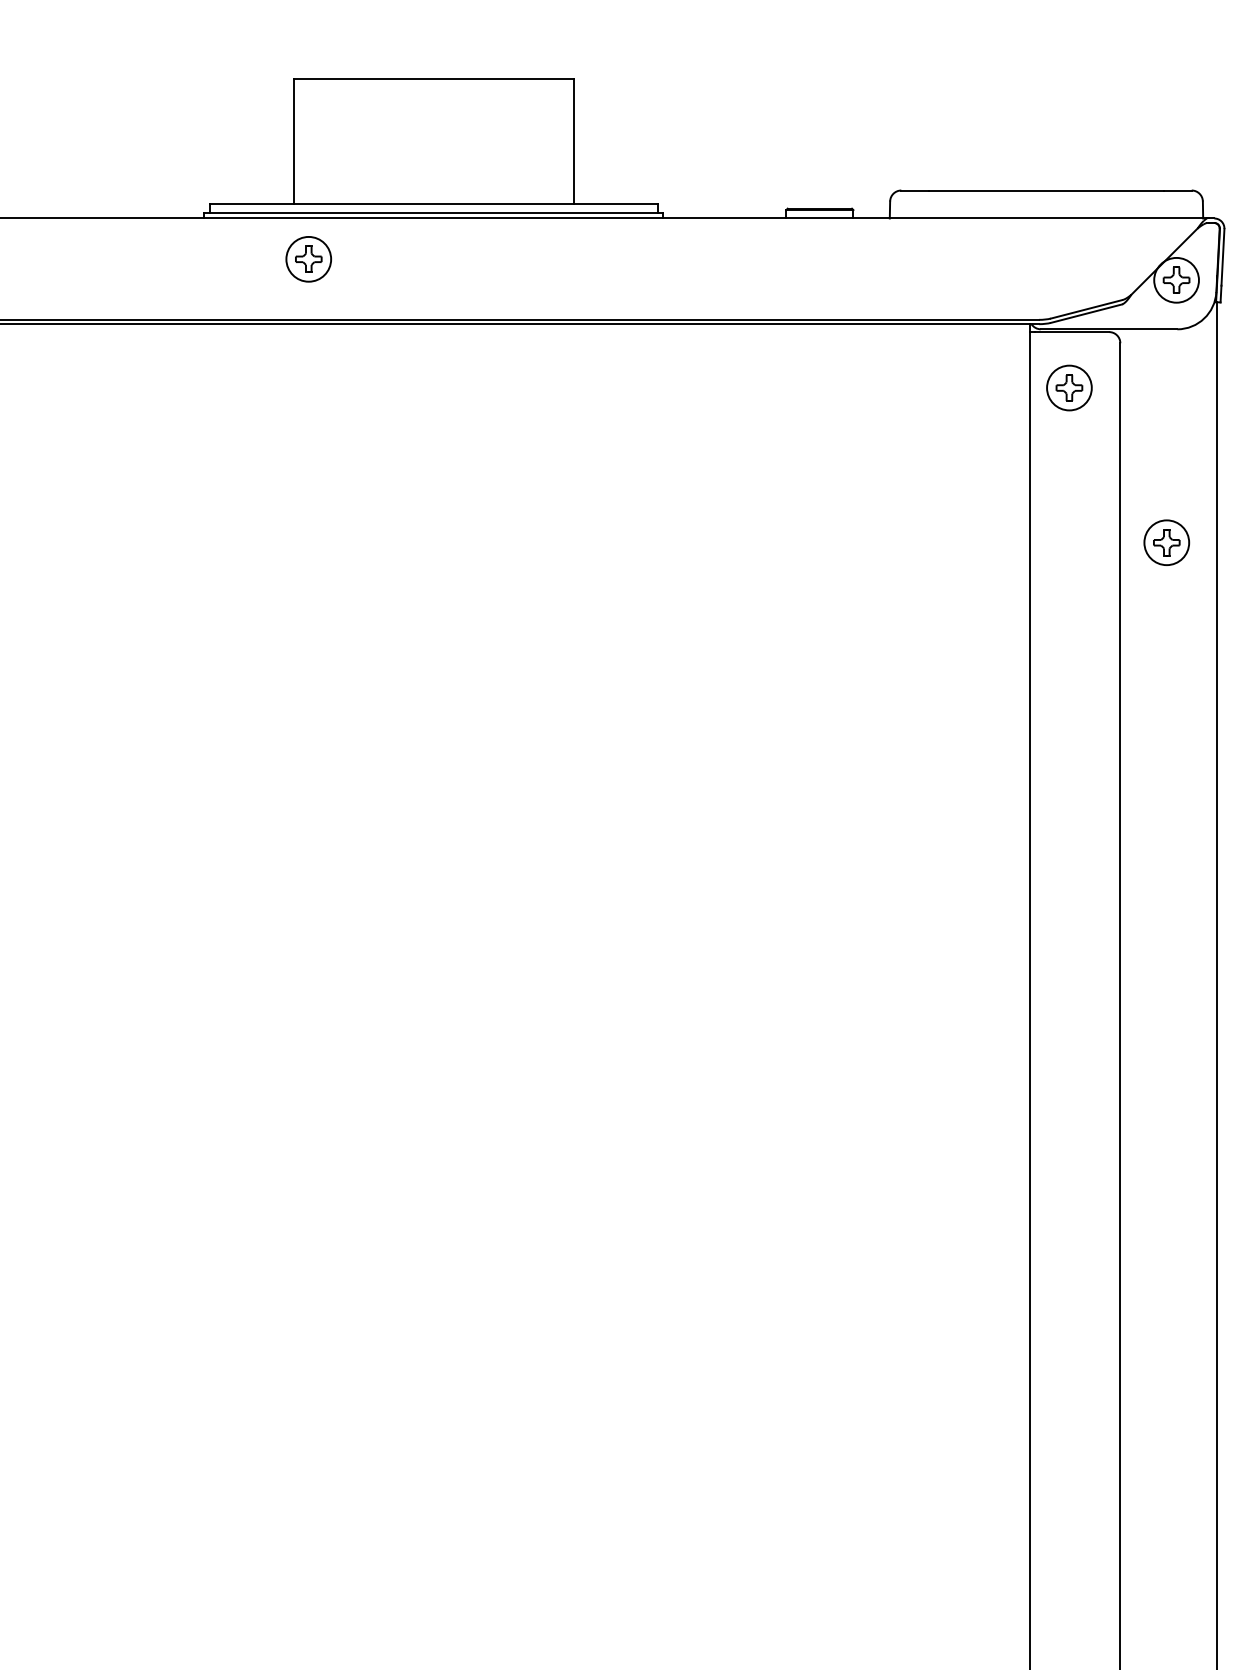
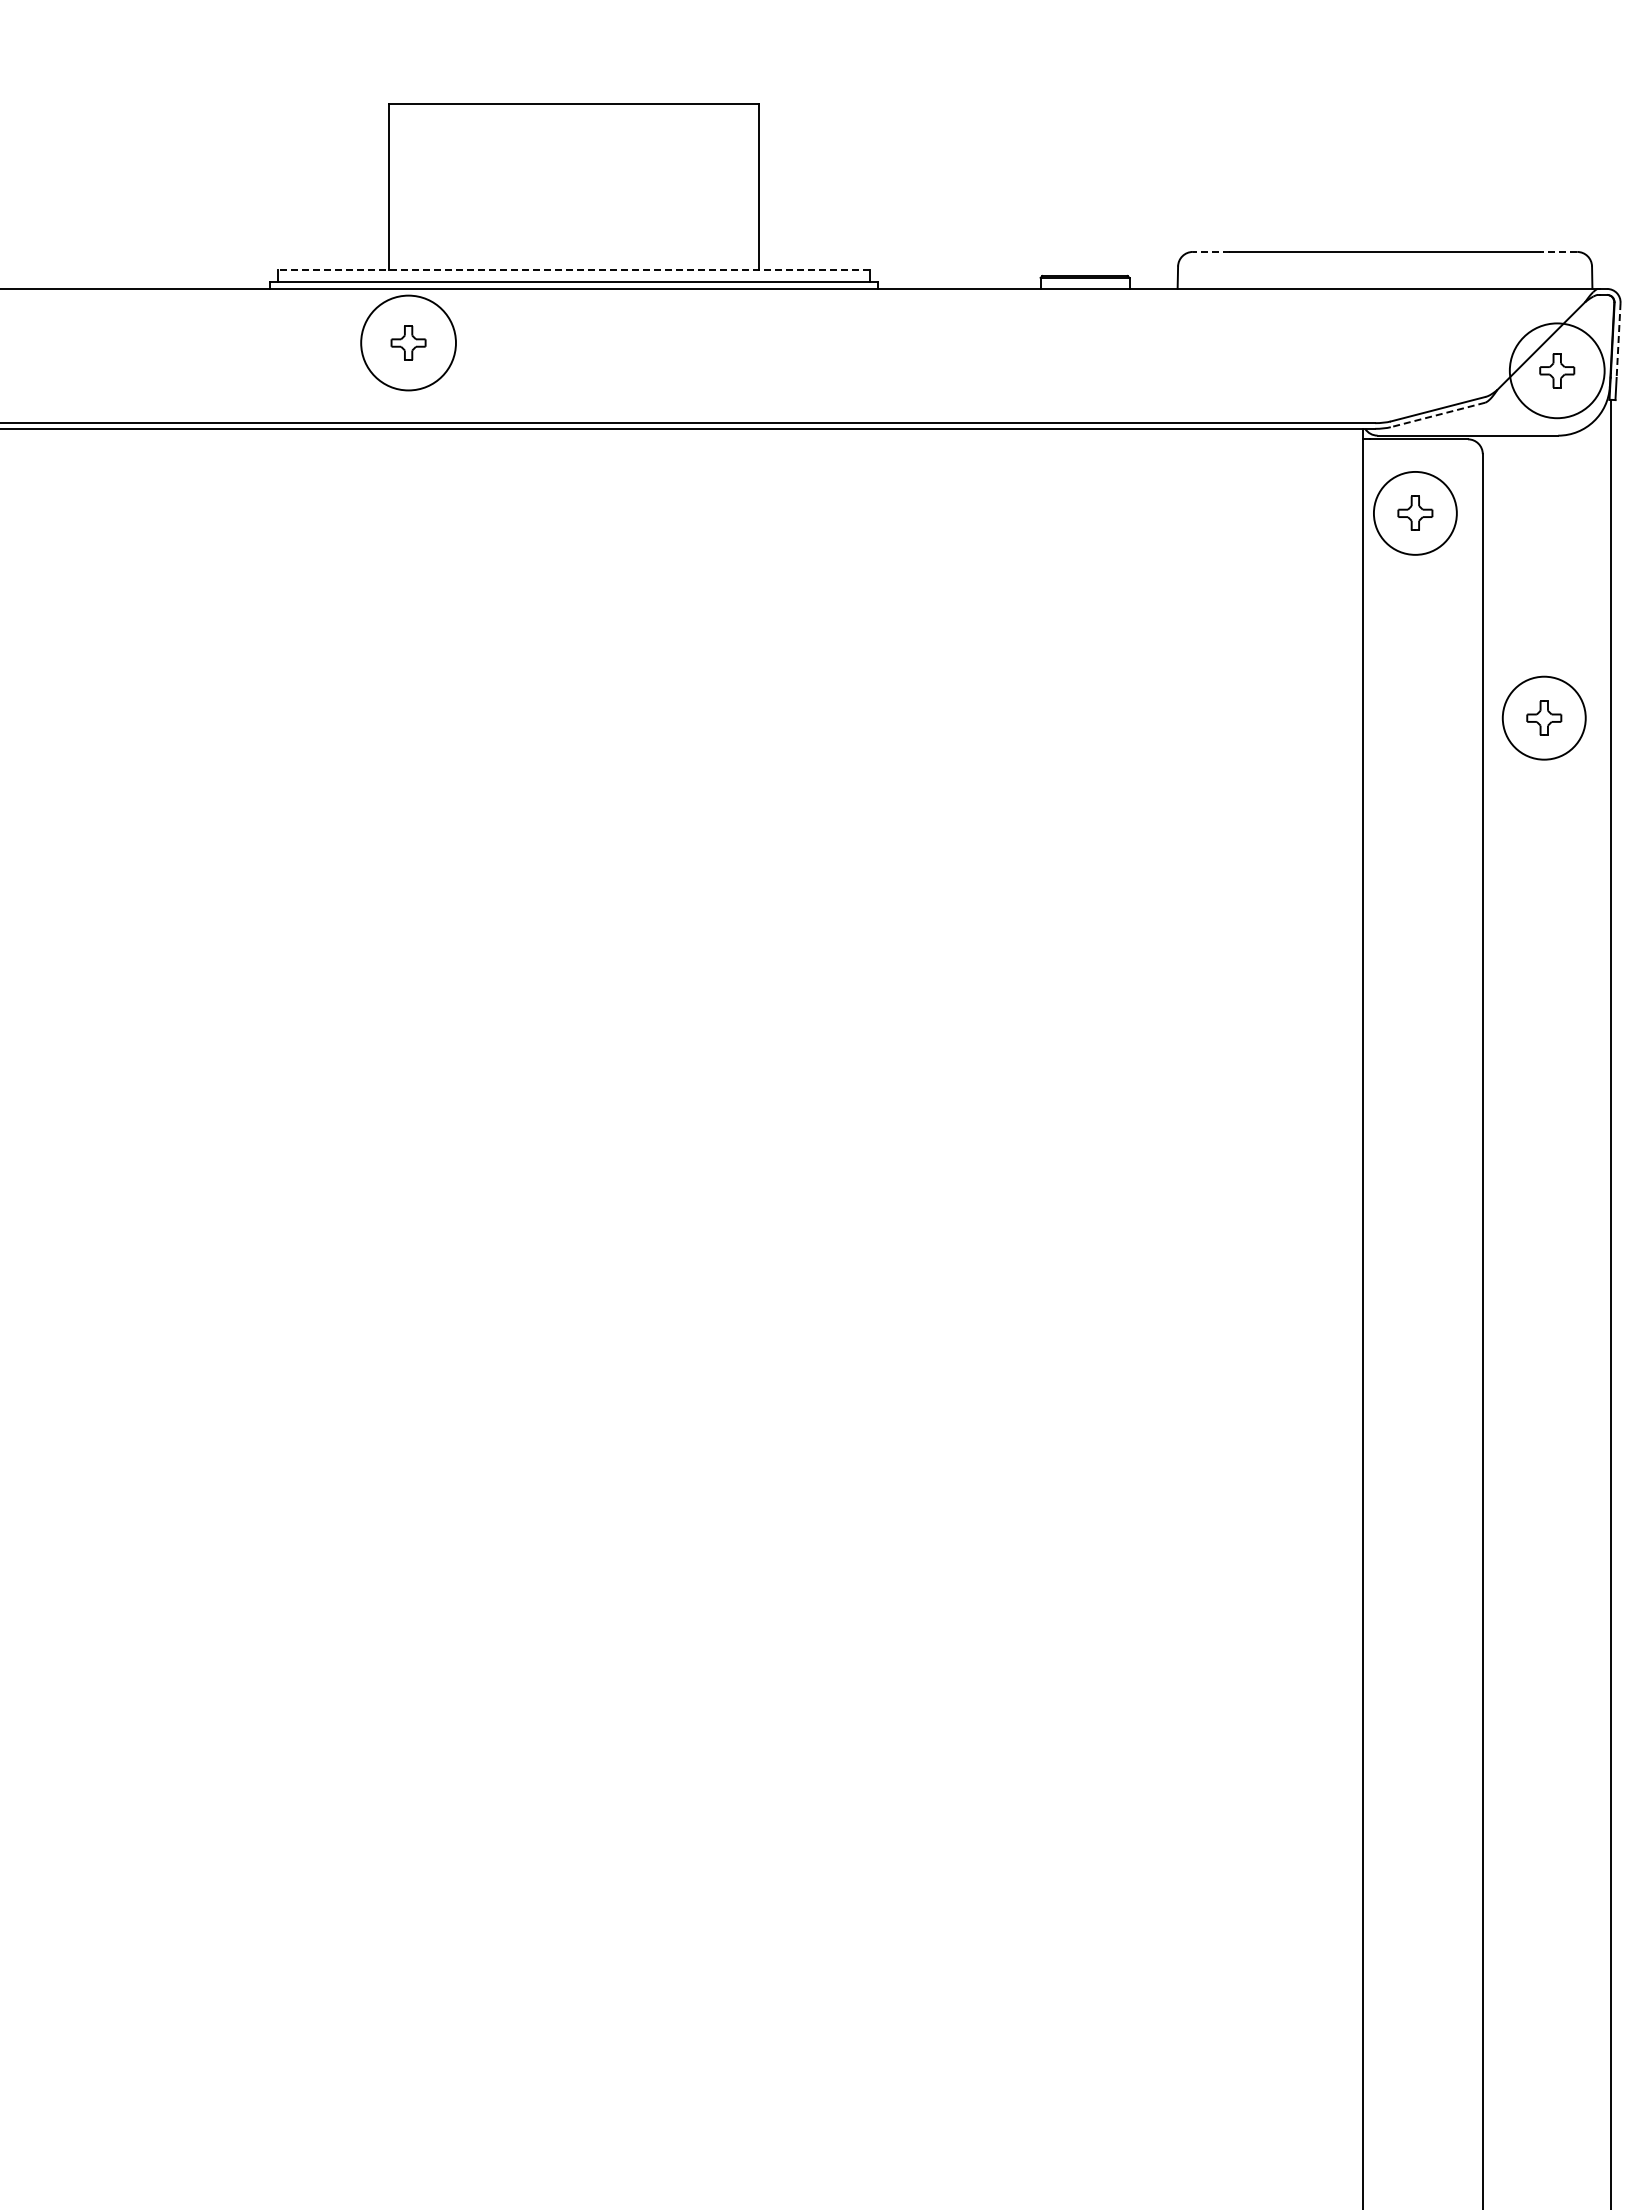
line: (914, 190) -> (1210, 251), solid -> dashed
line: (1177, 190) -> (1558, 251), solid -> dashed
line: (433, 204) -> (573, 270), solid -> dashed
line: (1222, 257) -> (1618, 340), solid -> dashed
circle: (308, 258) -> (408, 342), size x1.6
circle: (1176, 280) -> (1556, 370), size x1.6
line: (1086, 313) -> (1437, 414), solid -> dashed
circle: (1069, 388) -> (1415, 513), size x1.4
circle: (1166, 542) -> (1543, 717), size x1.4

